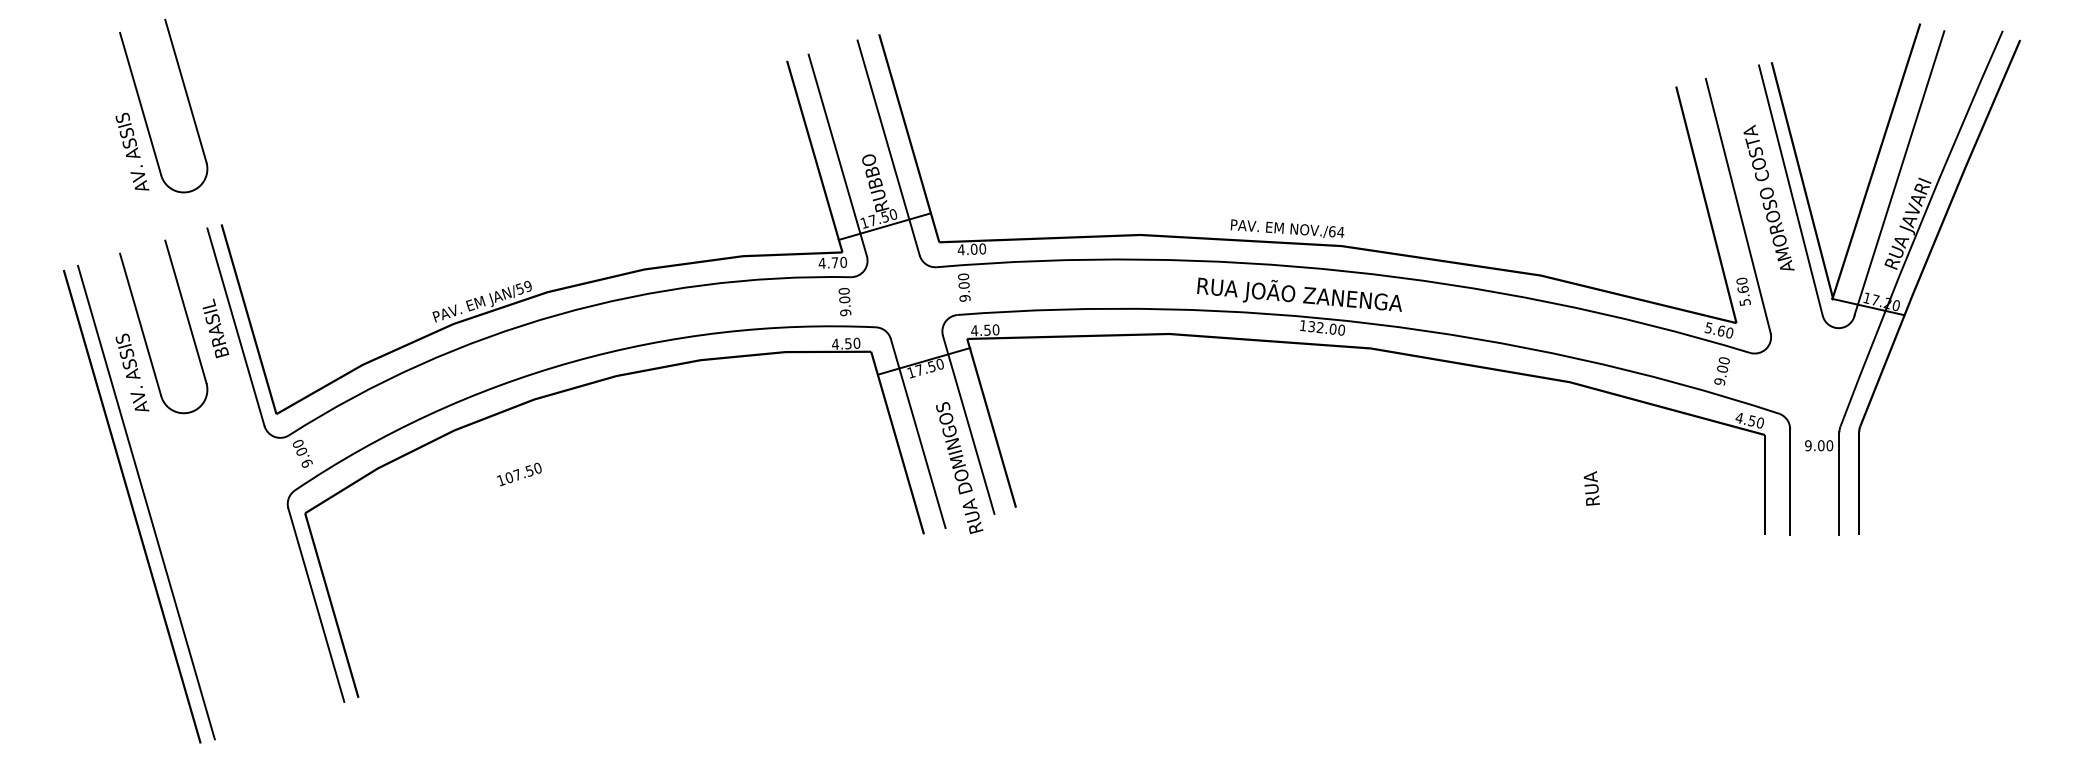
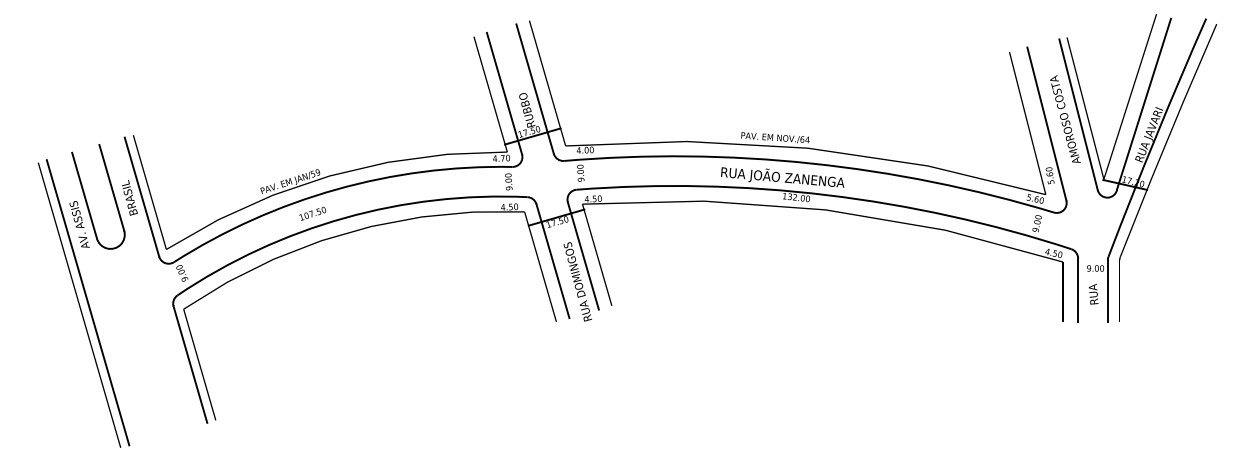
part: (143, 108) -> (86, 65), removed
text: (519, 473) -> (312, 213), moved
text: (1591, 488) -> (1093, 294), moved

